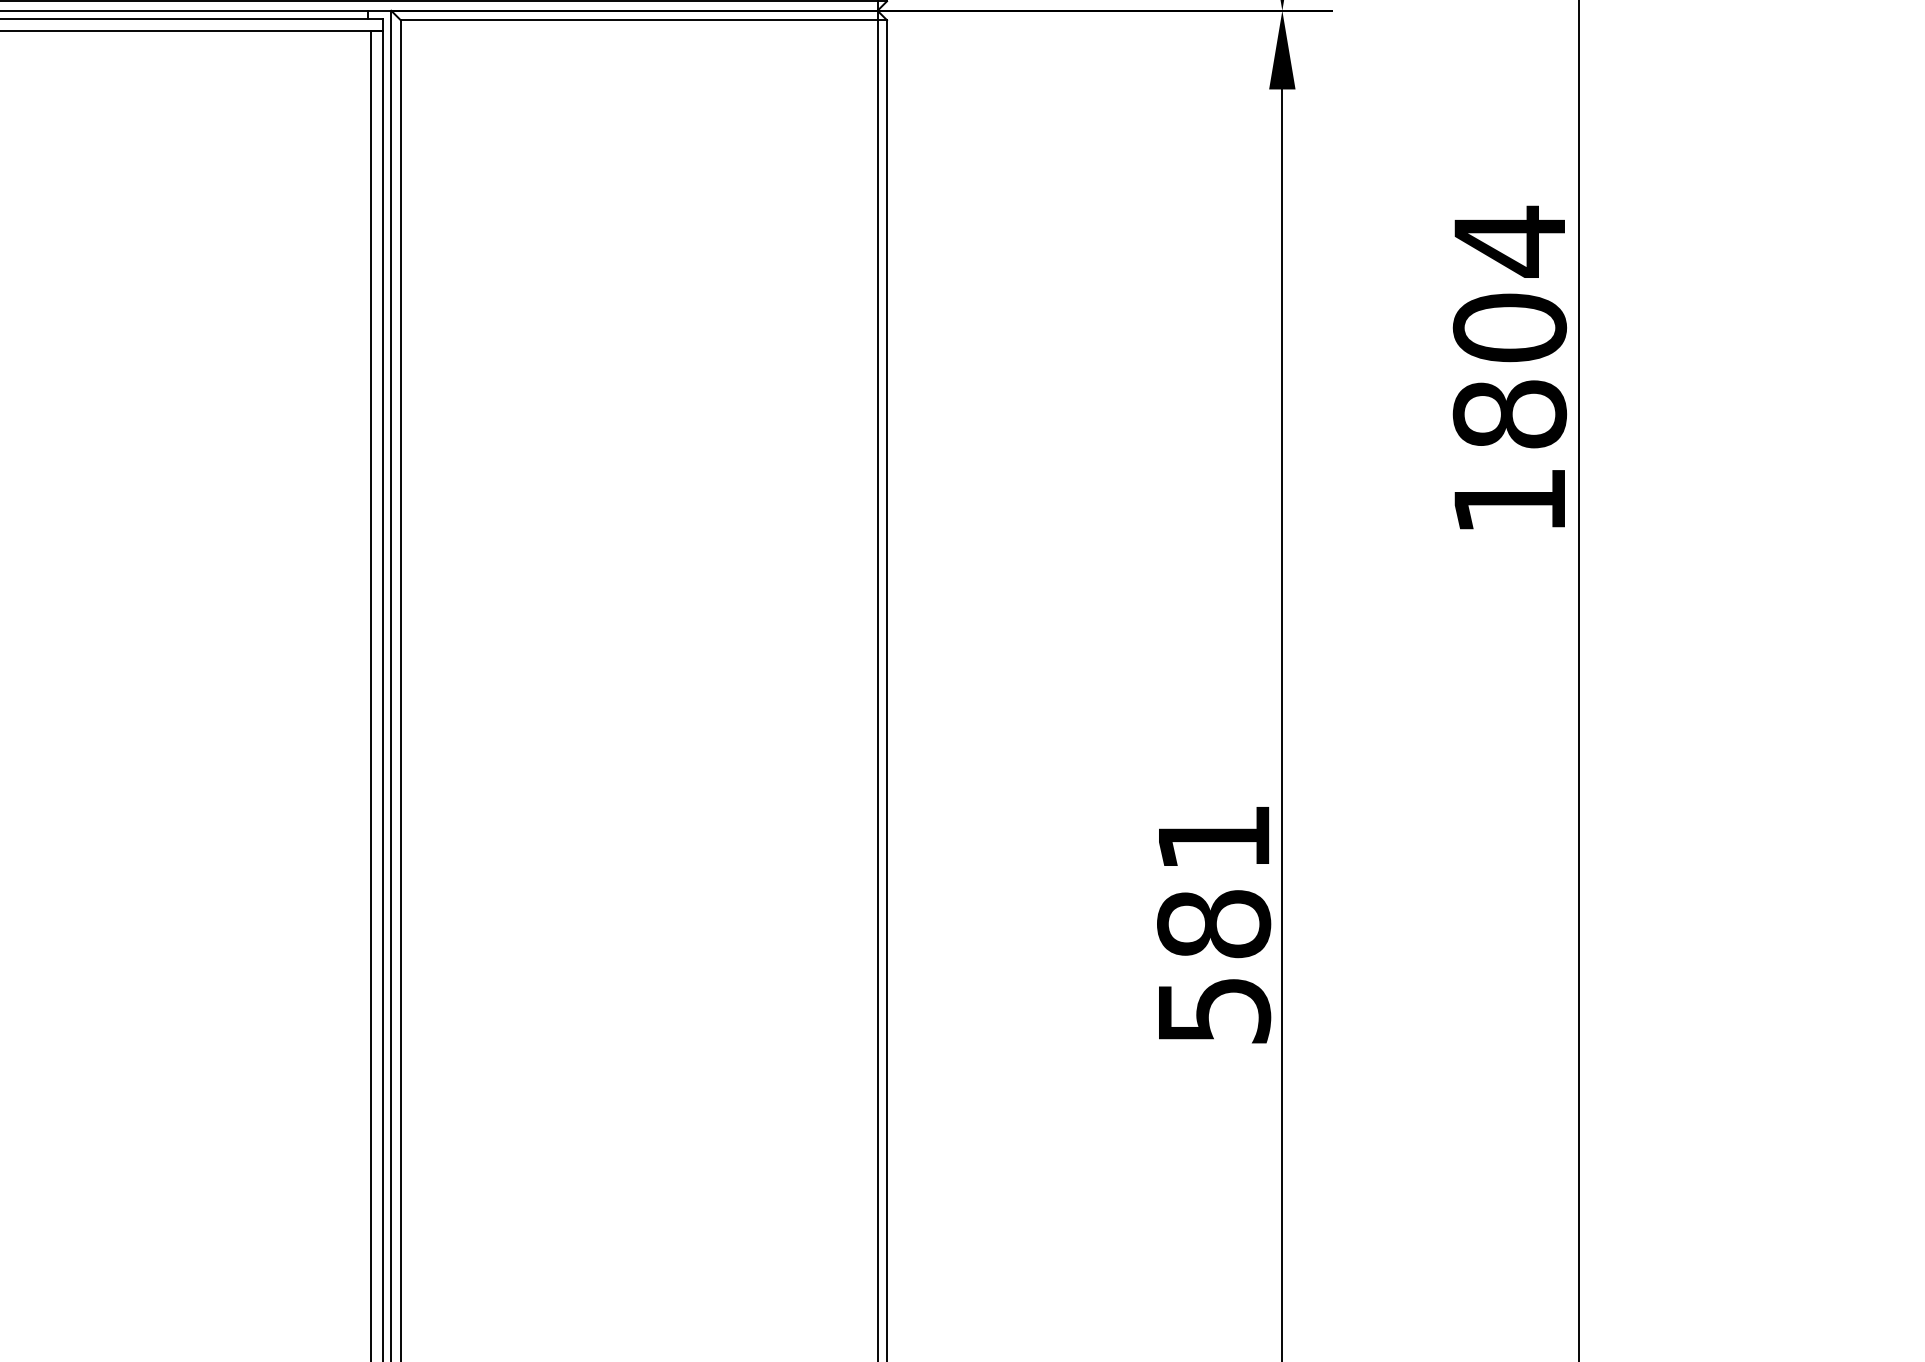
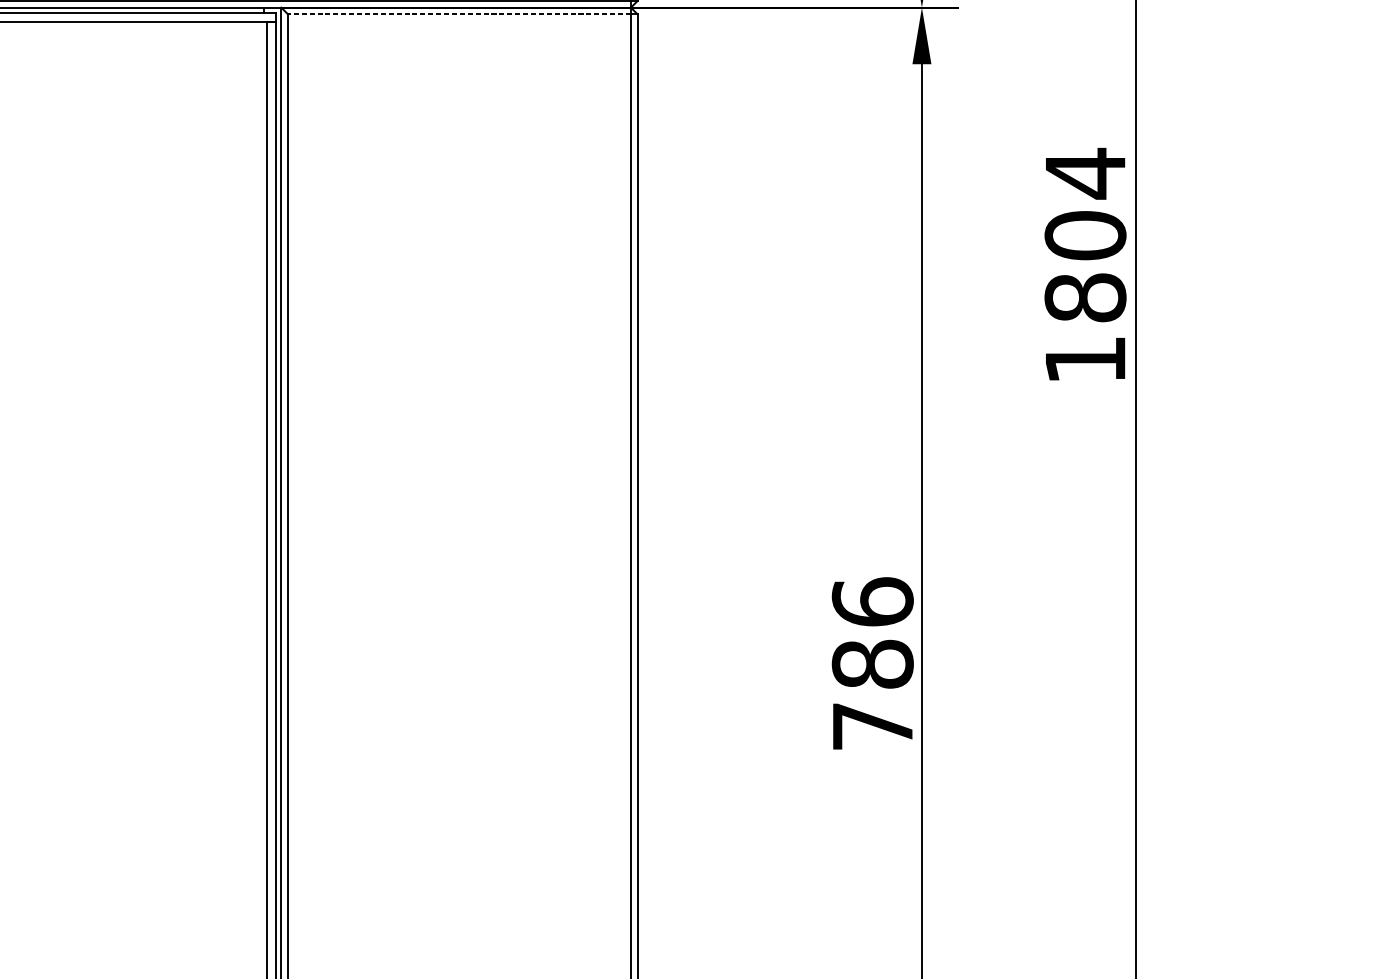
line: (638, 20) -> (459, 14), solid -> dashed
text: (1214, 923) -> (873, 663), 581 -> 786

